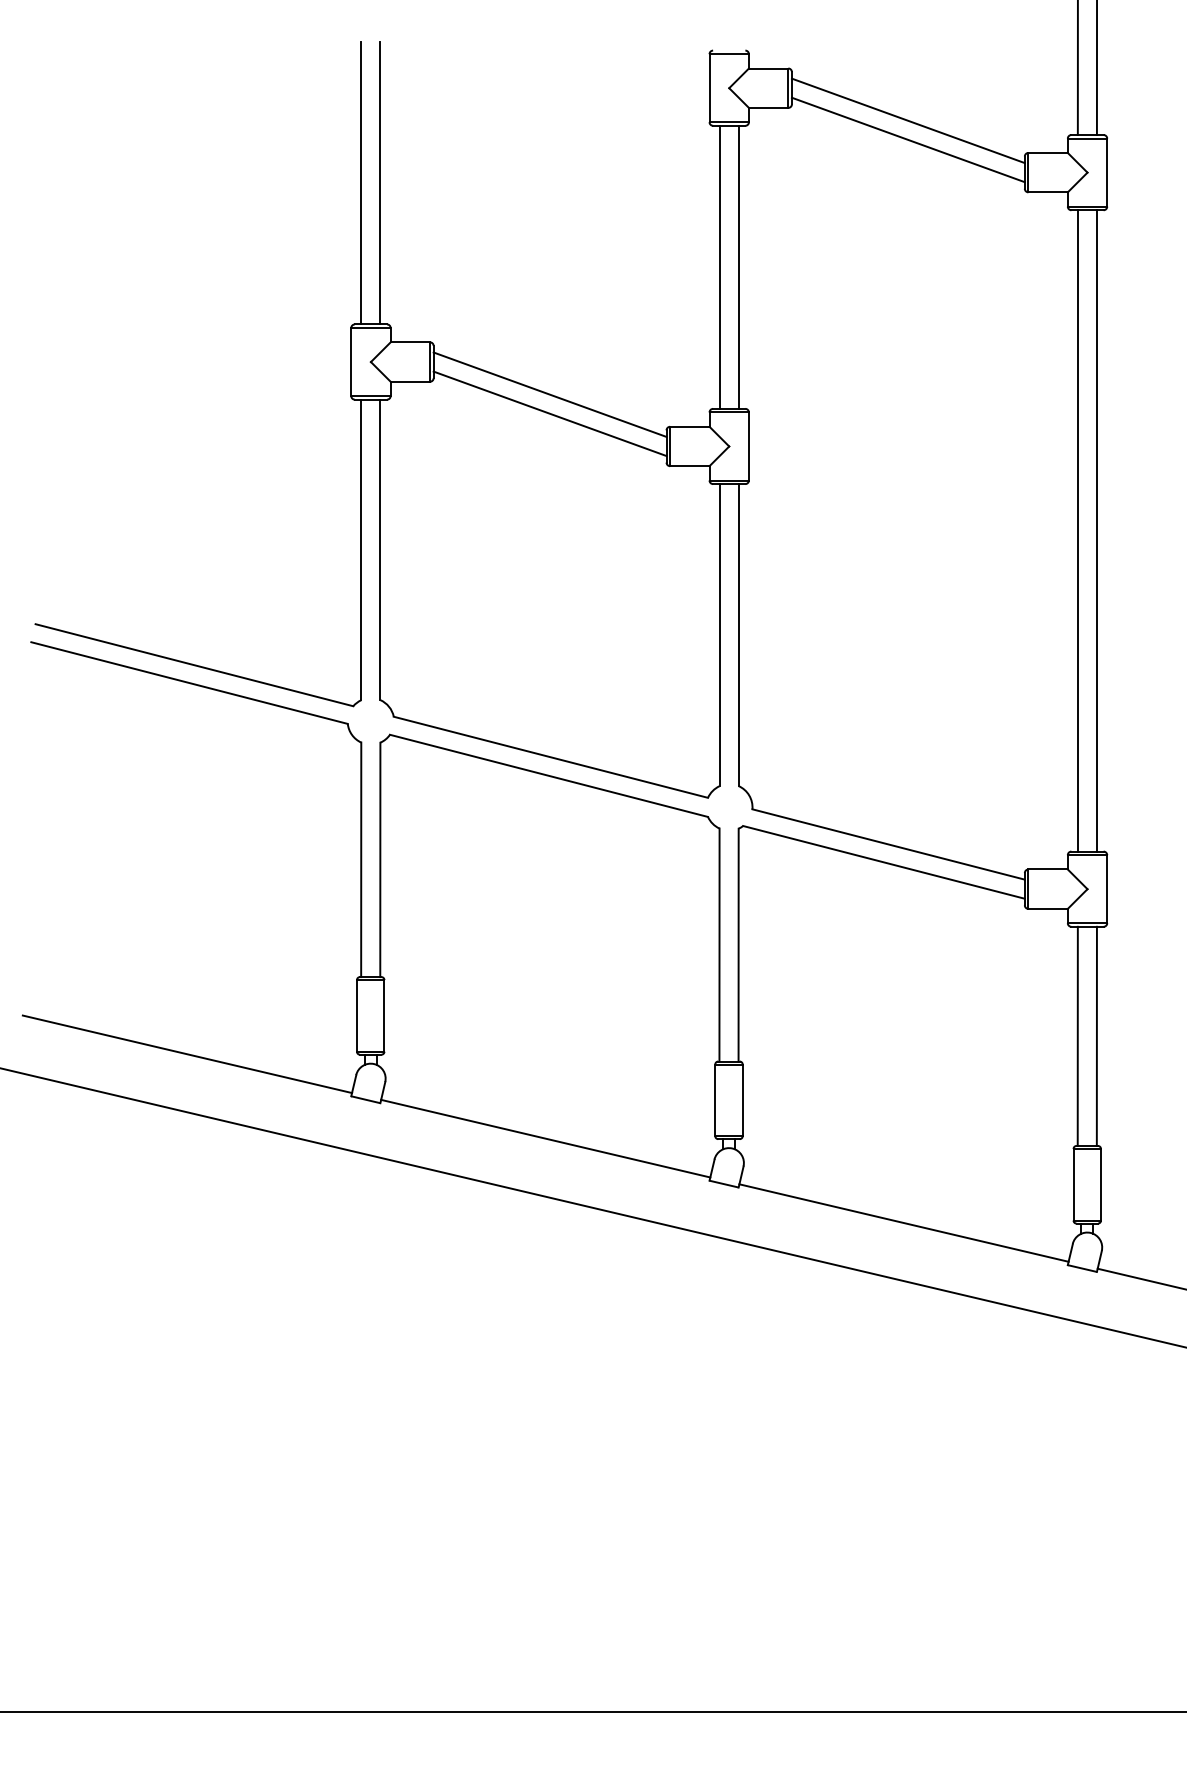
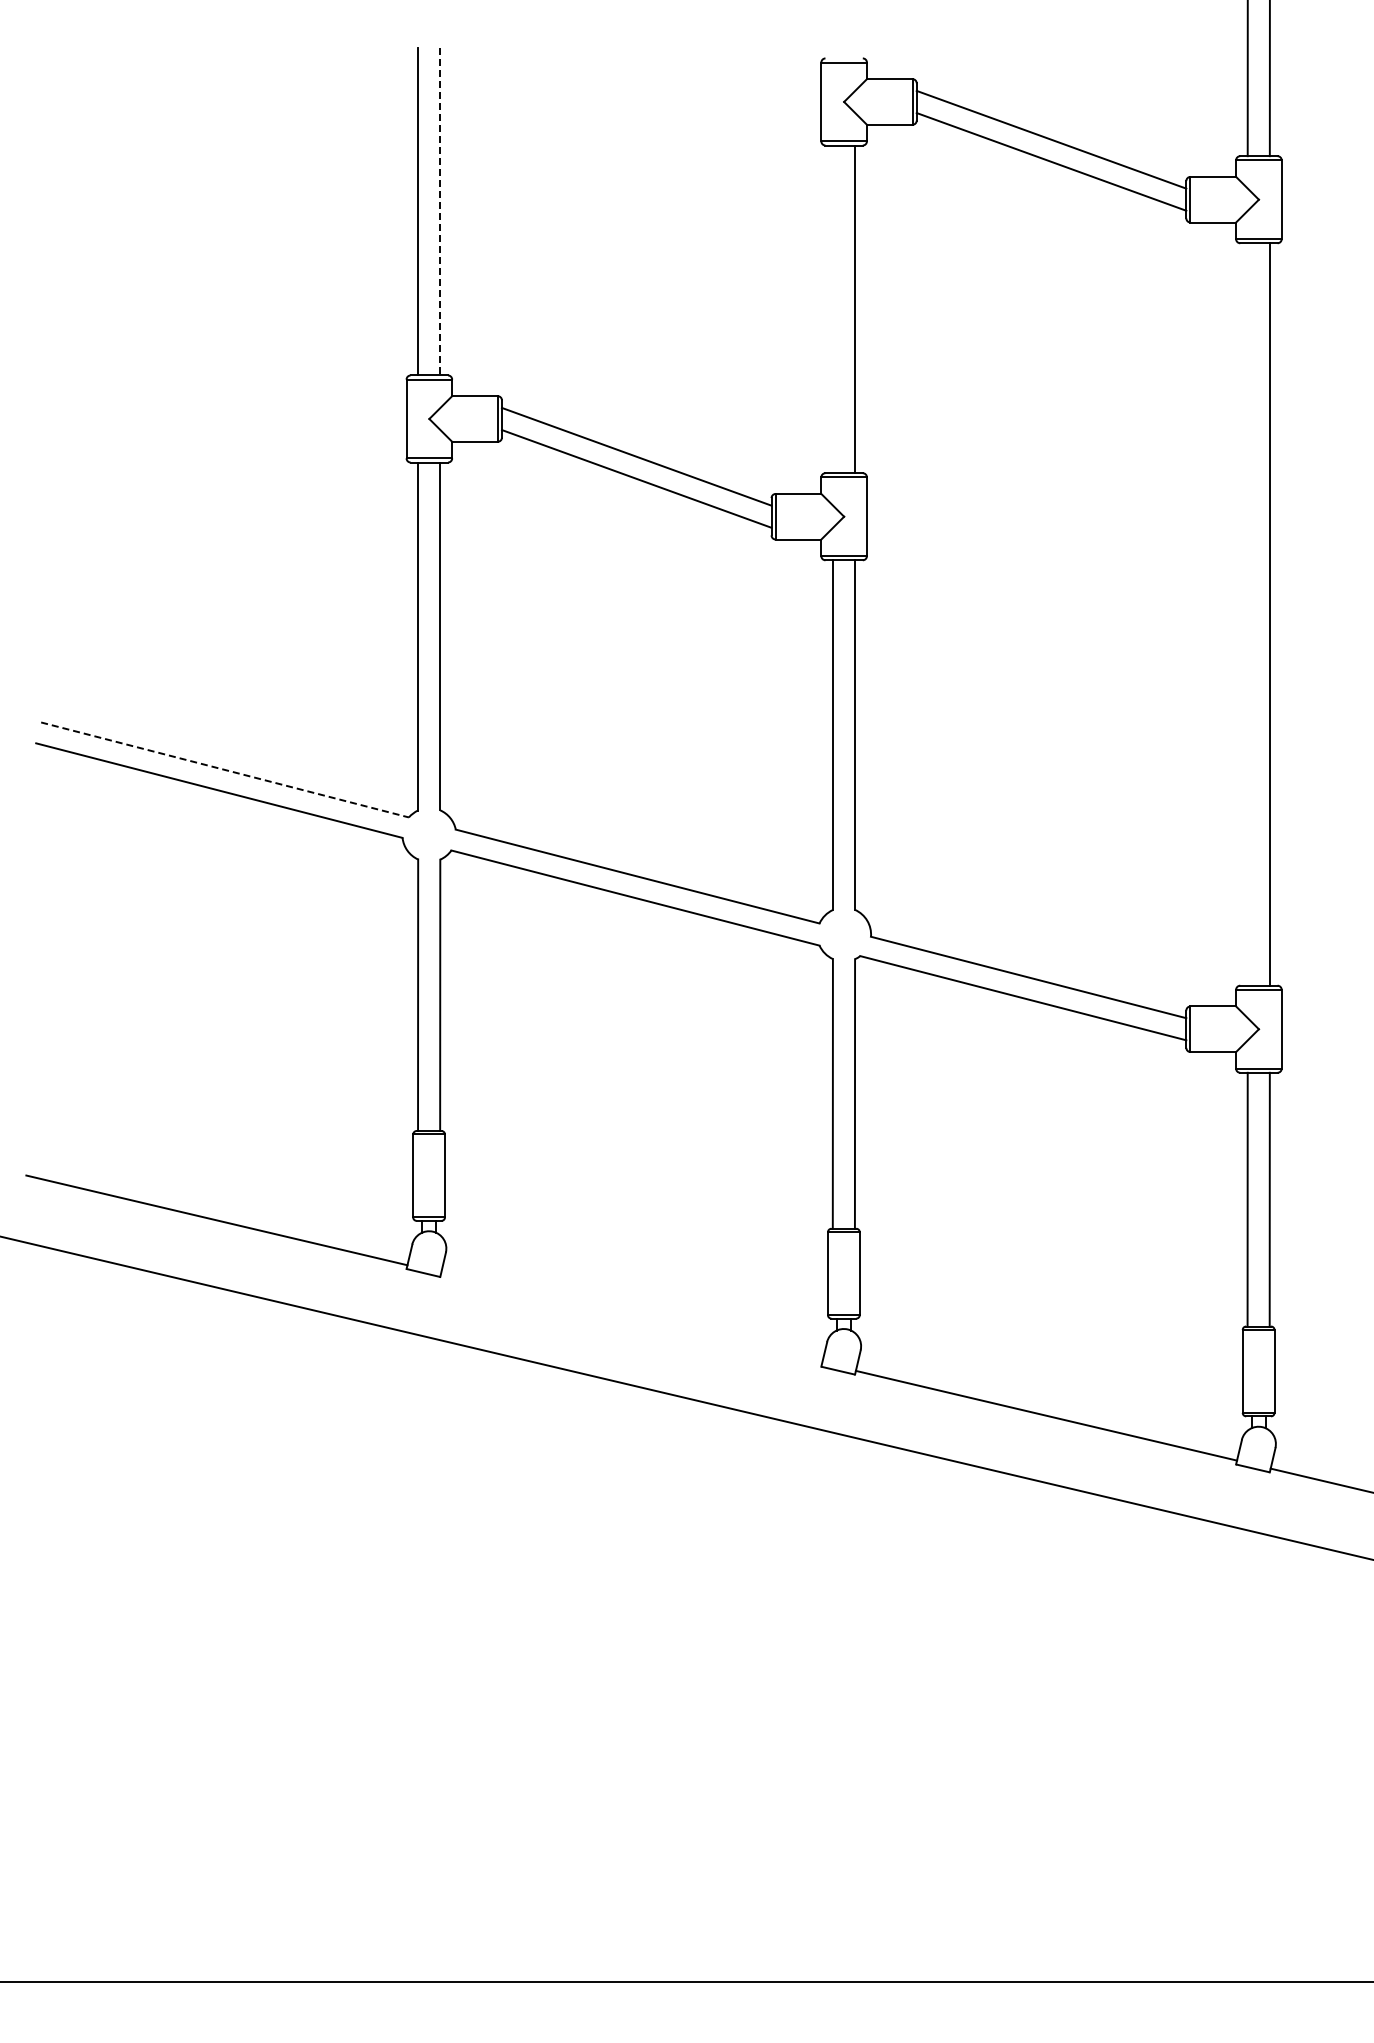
line: (380, 182) -> (440, 211), solid -> dashed
line: (719, 267) -> (832, 309), removed
line: (1077, 530) -> (1247, 614), removed
line: (194, 664) -> (225, 769), solid -> dashed
line: (545, 1139) -> (631, 1318), removed

